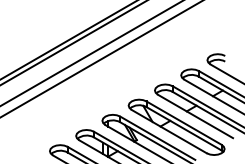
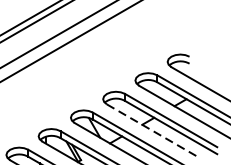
line: (195, 116) -> (152, 131), solid -> dashed

